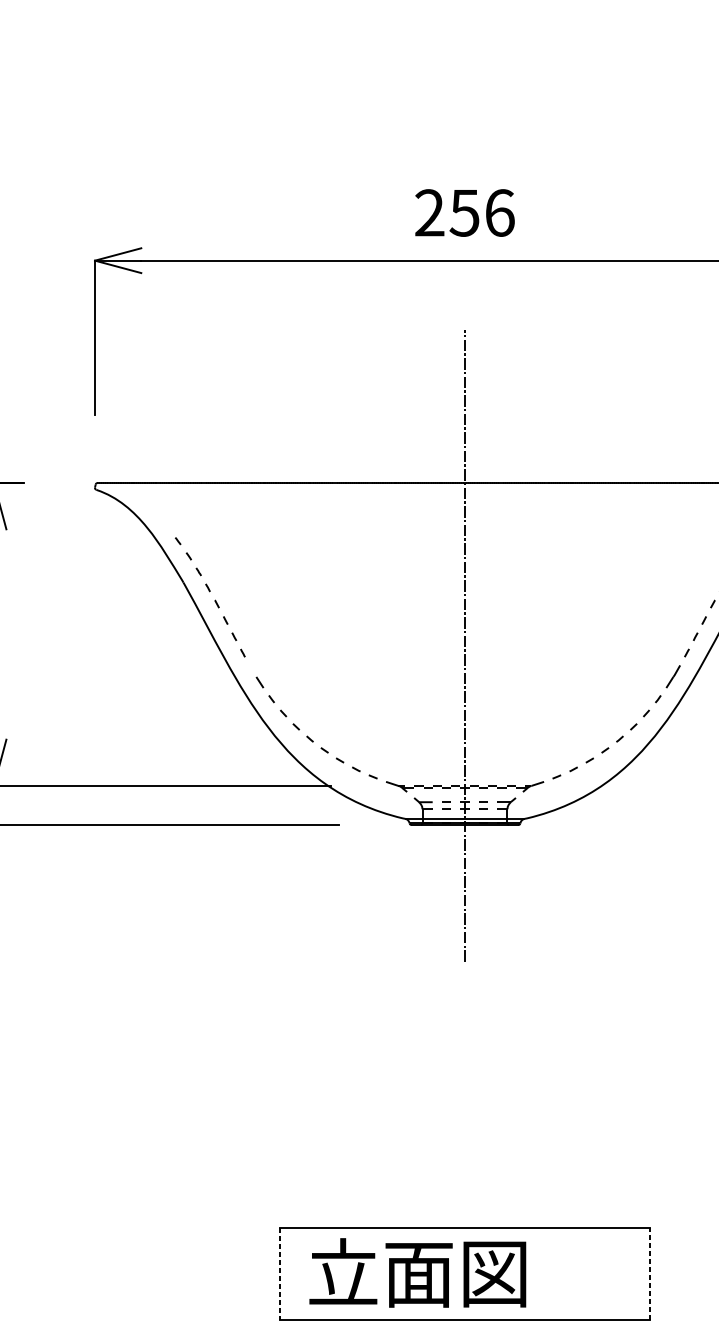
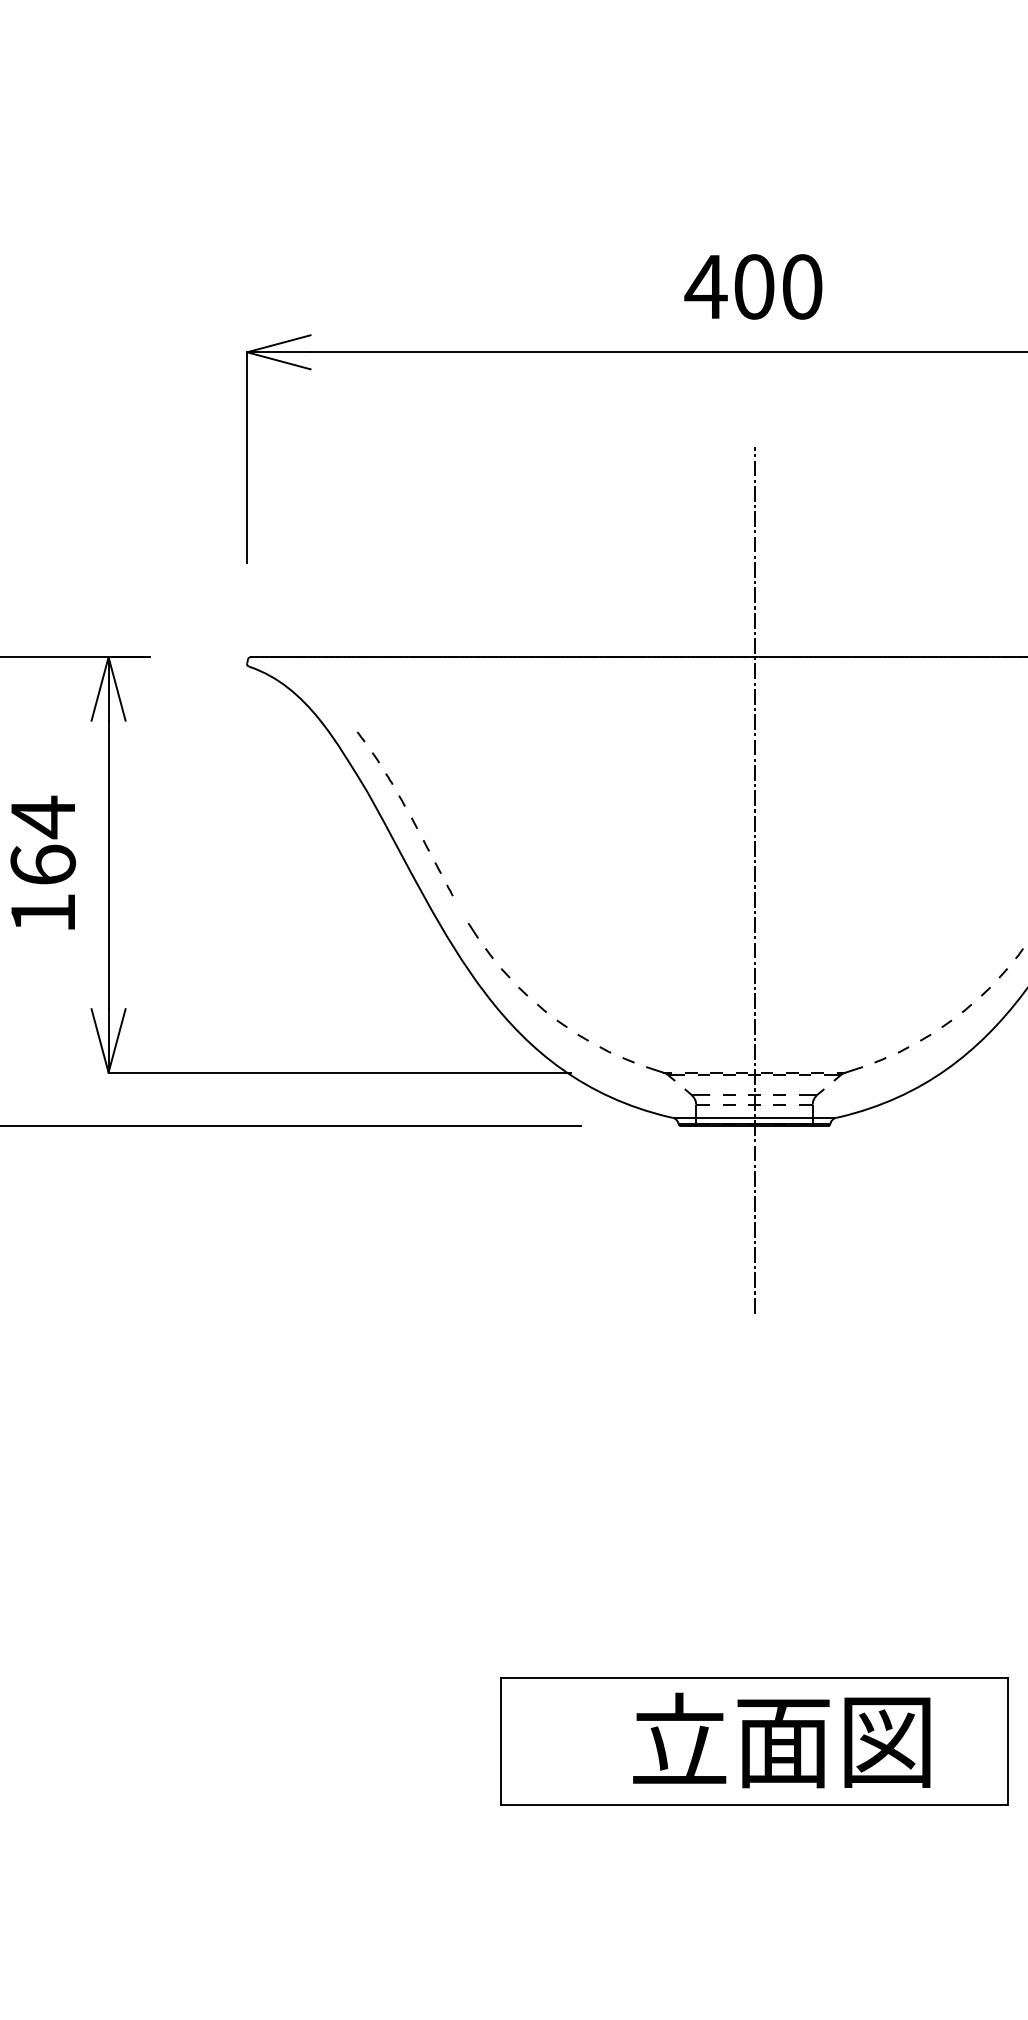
text: (464, 212) -> (753, 286), 256 -> 400
text: (417, 1272) -> (781, 1740), moved
line: (650, 1273) -> (1008, 1741), dashed -> solid
line: (279, 1274) -> (500, 1742), dashed -> solid

